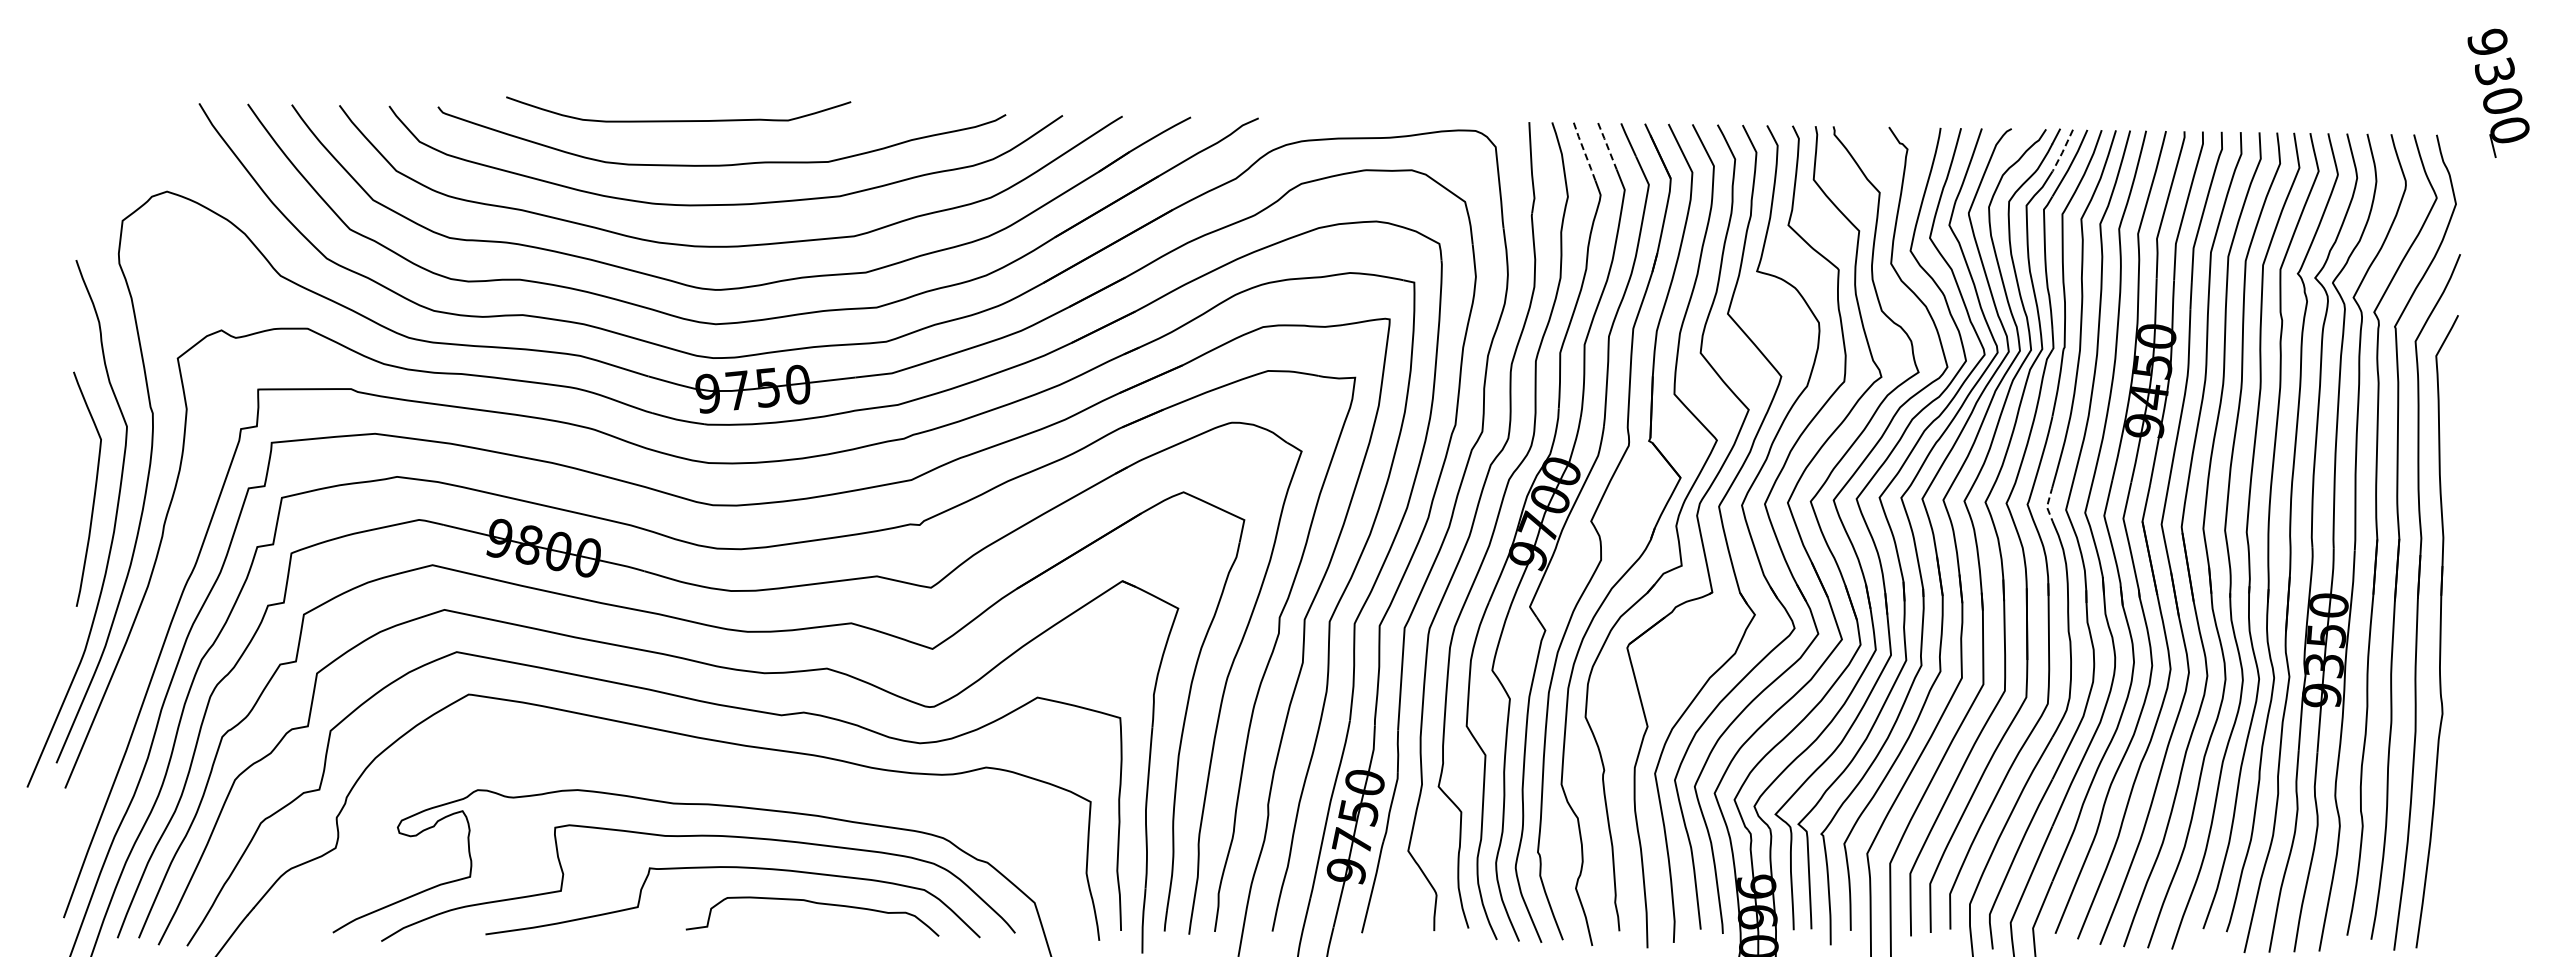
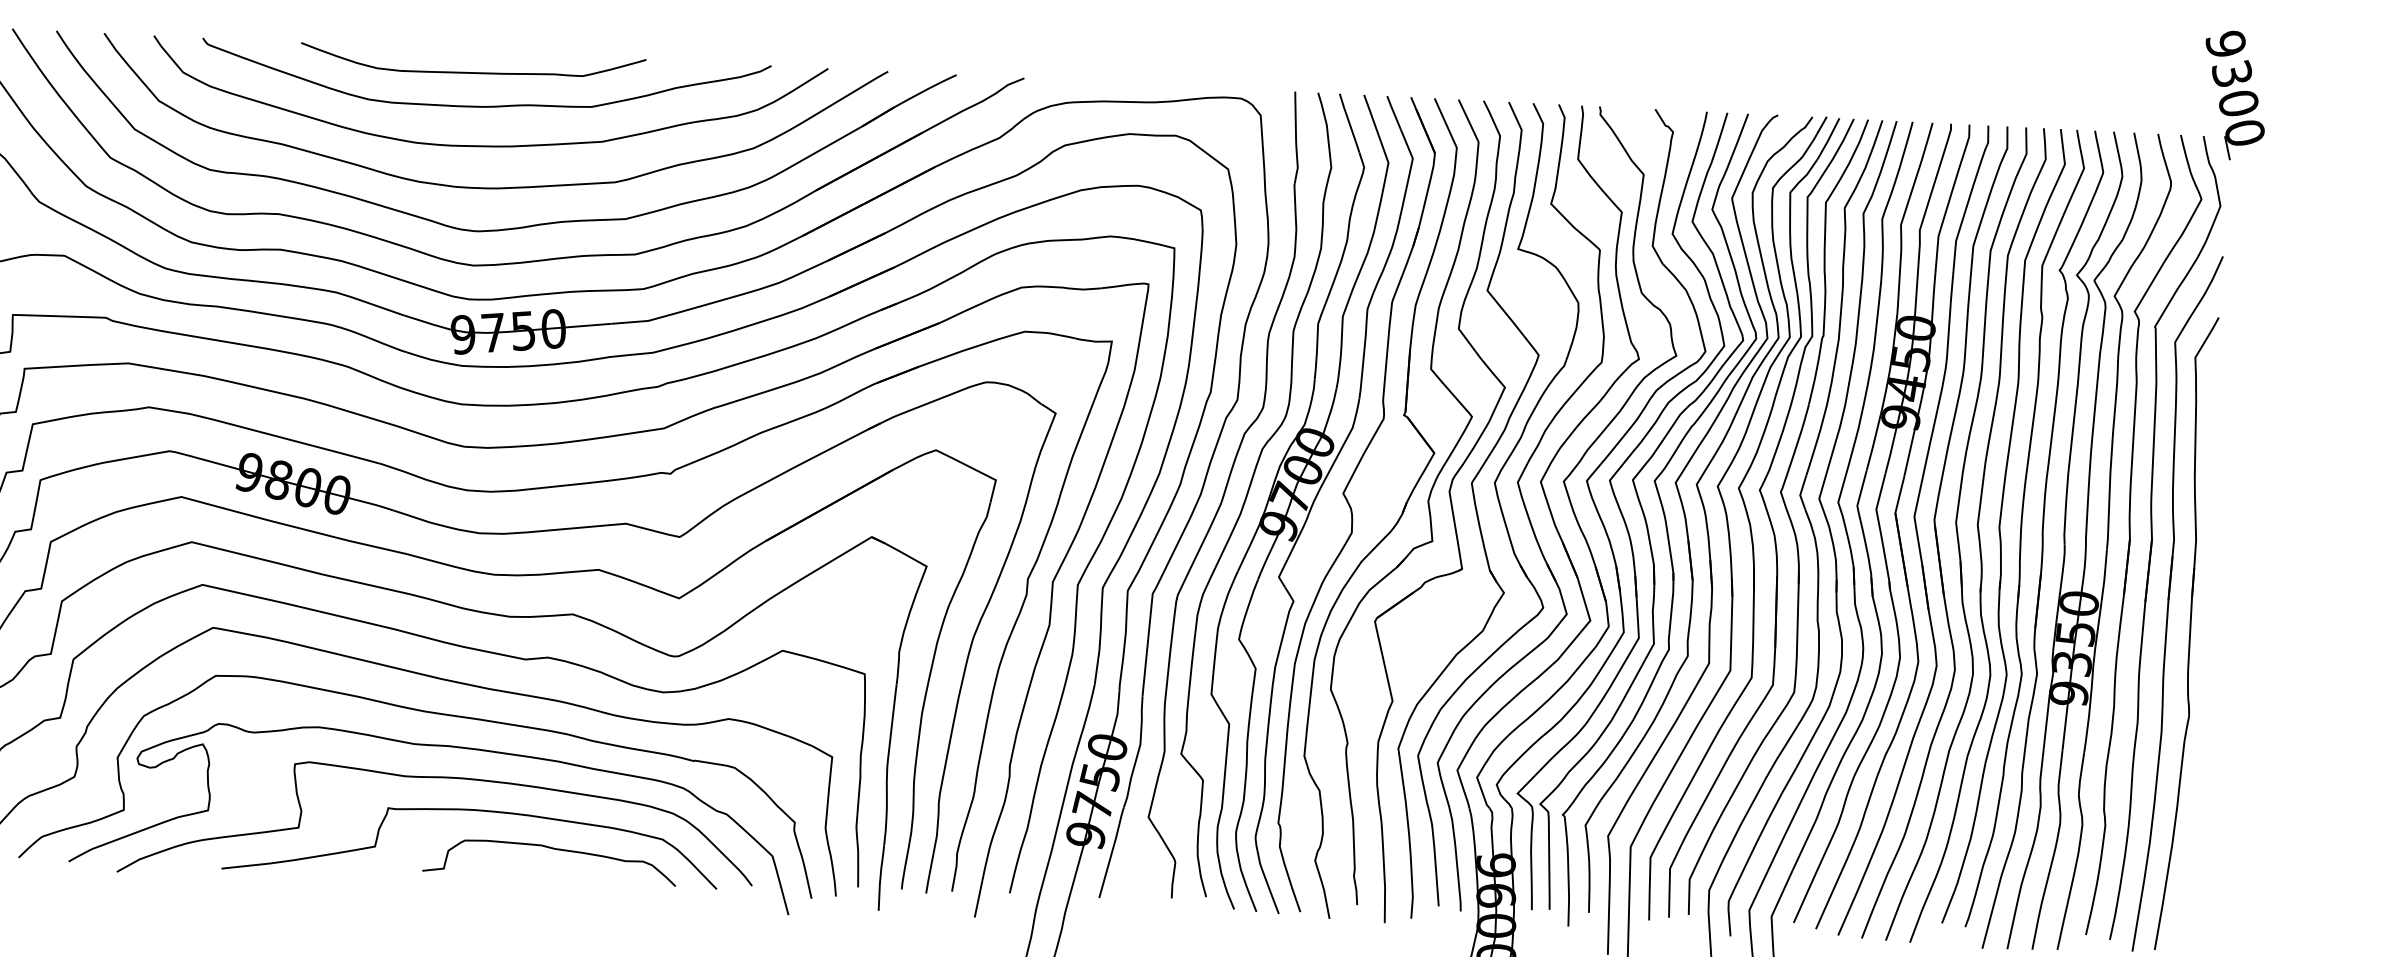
part: (2498, 92) -> (2234, 94), moved
curve: (678, 120) -> (472, 72), moved
line: (1607, 145) -> (1372, 117), dashed -> solid
line: (1584, 152) -> (1349, 123), dashed -> solid
line: (2062, 152) -> (1828, 140), dashed -> solid
line: (2047, 504) -> (1800, 492), dashed -> solid
curve: (687, 772) -> (429, 713), added

